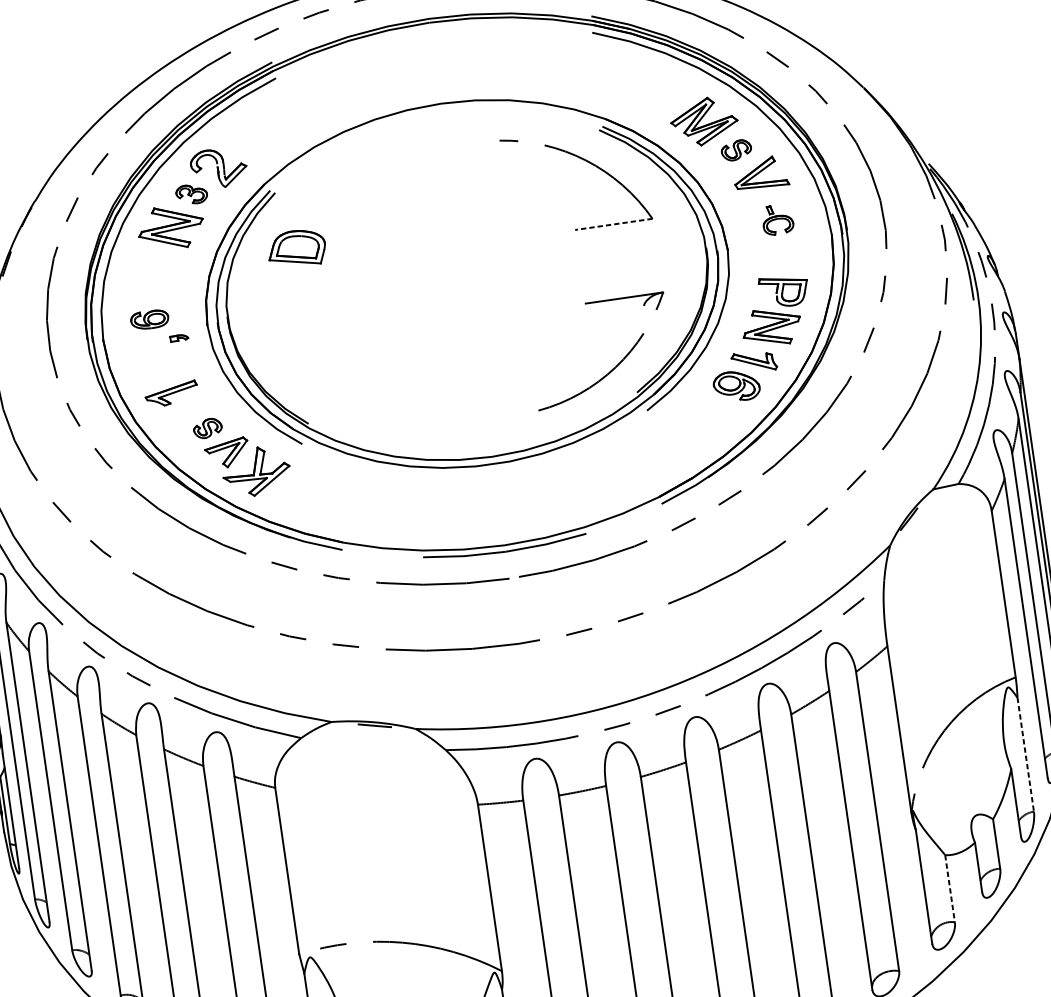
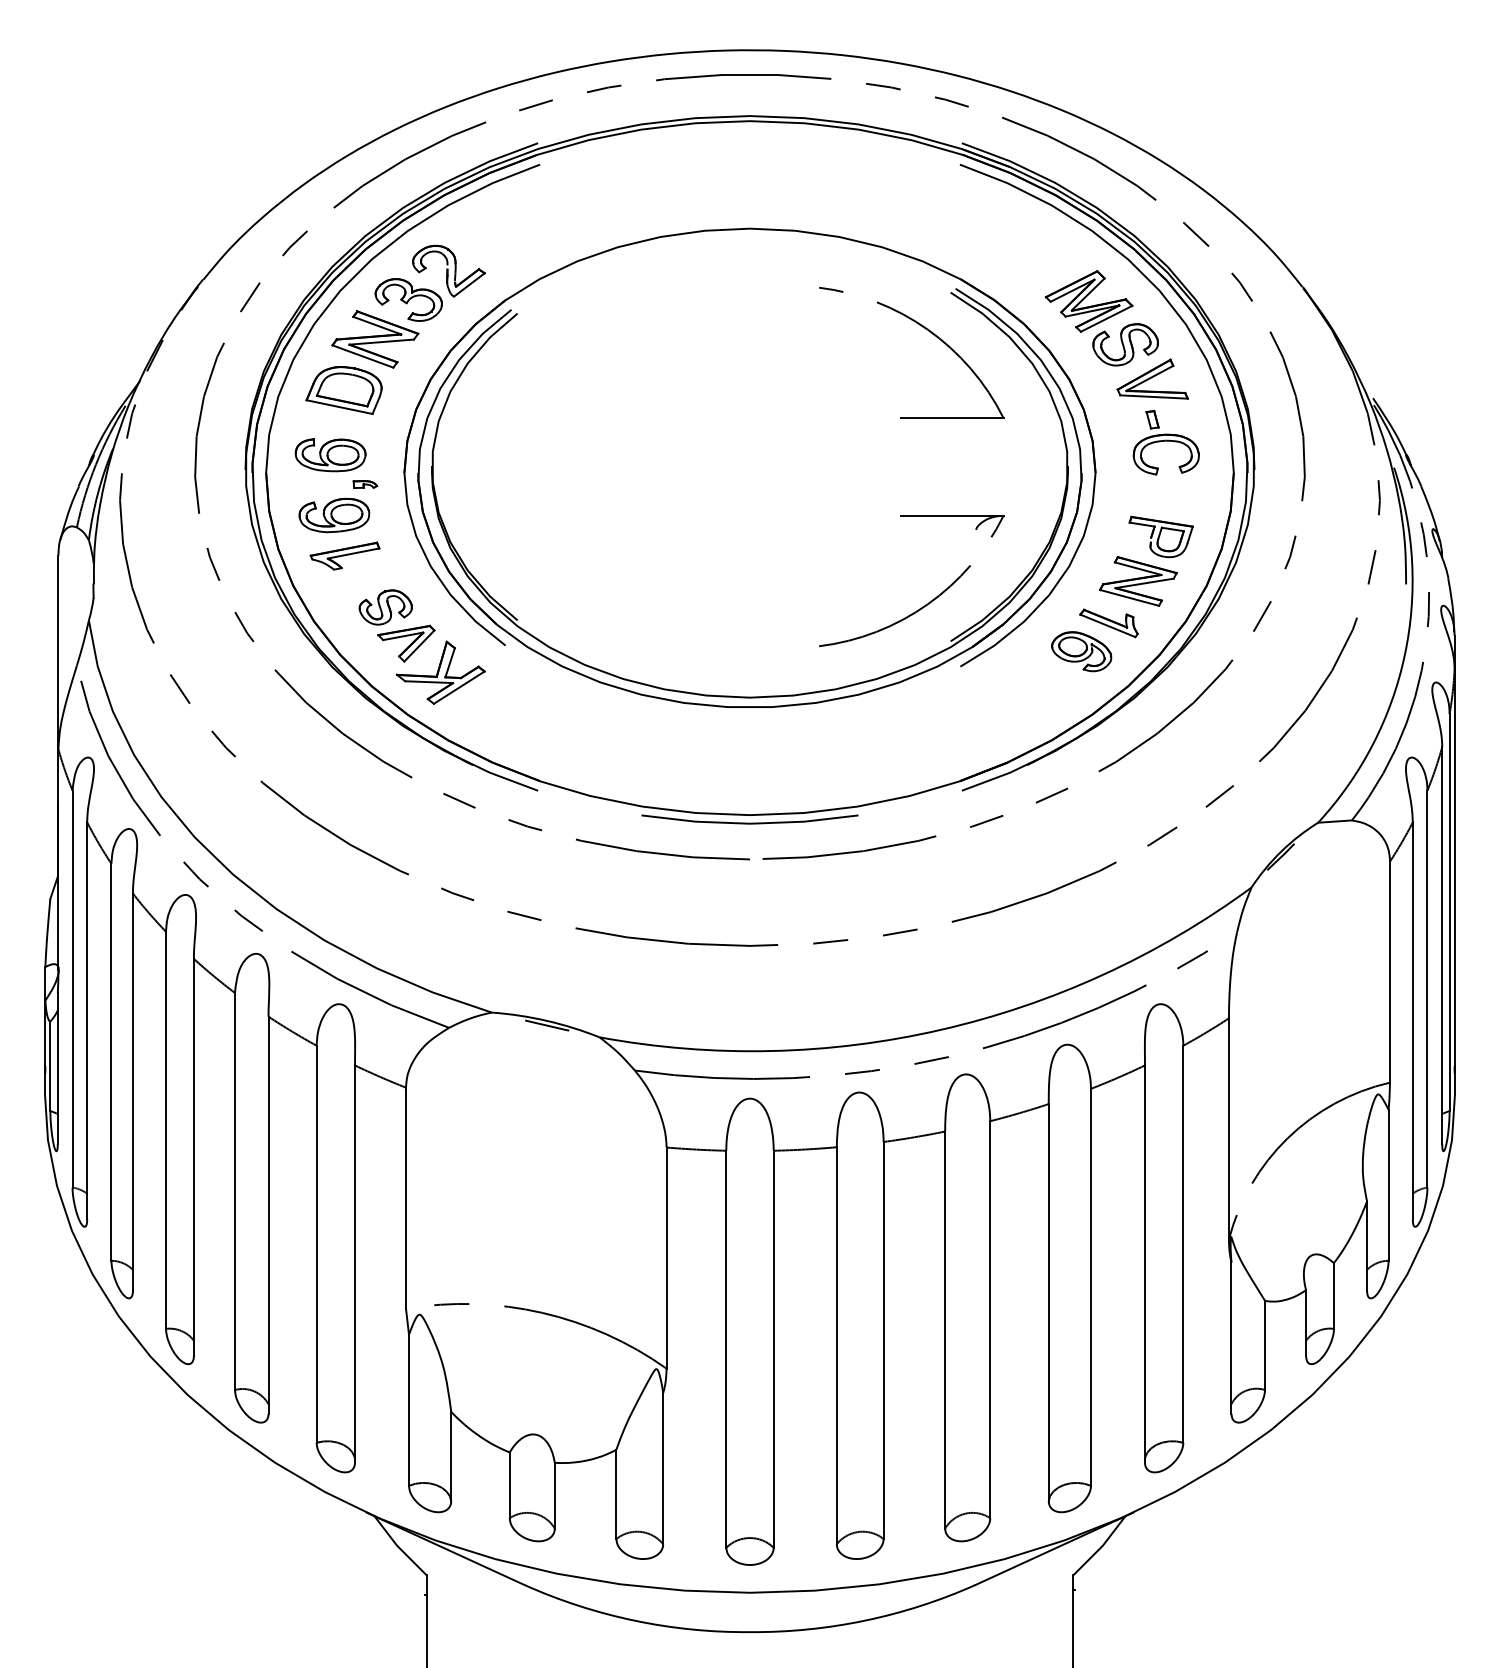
part: (736, 150) -> (1125, 344), size x1.67
part: (191, 194) -> (408, 299), size x1.67
part: (777, 219) -> (1165, 442), size x1.67
line: (613, 224) -> (951, 418), dashed -> solid
part: (296, 248) -> (343, 390), moved
part: (149, 320) -> (330, 455), size x1.43
part: (159, 364) -> (334, 515), added
part: (207, 428) -> (385, 607), size x1.43
line: (1025, 754) -> (1388, 1185), dashed -> solid
line: (949, 888) -> (1264, 1345), dashed -> solid

